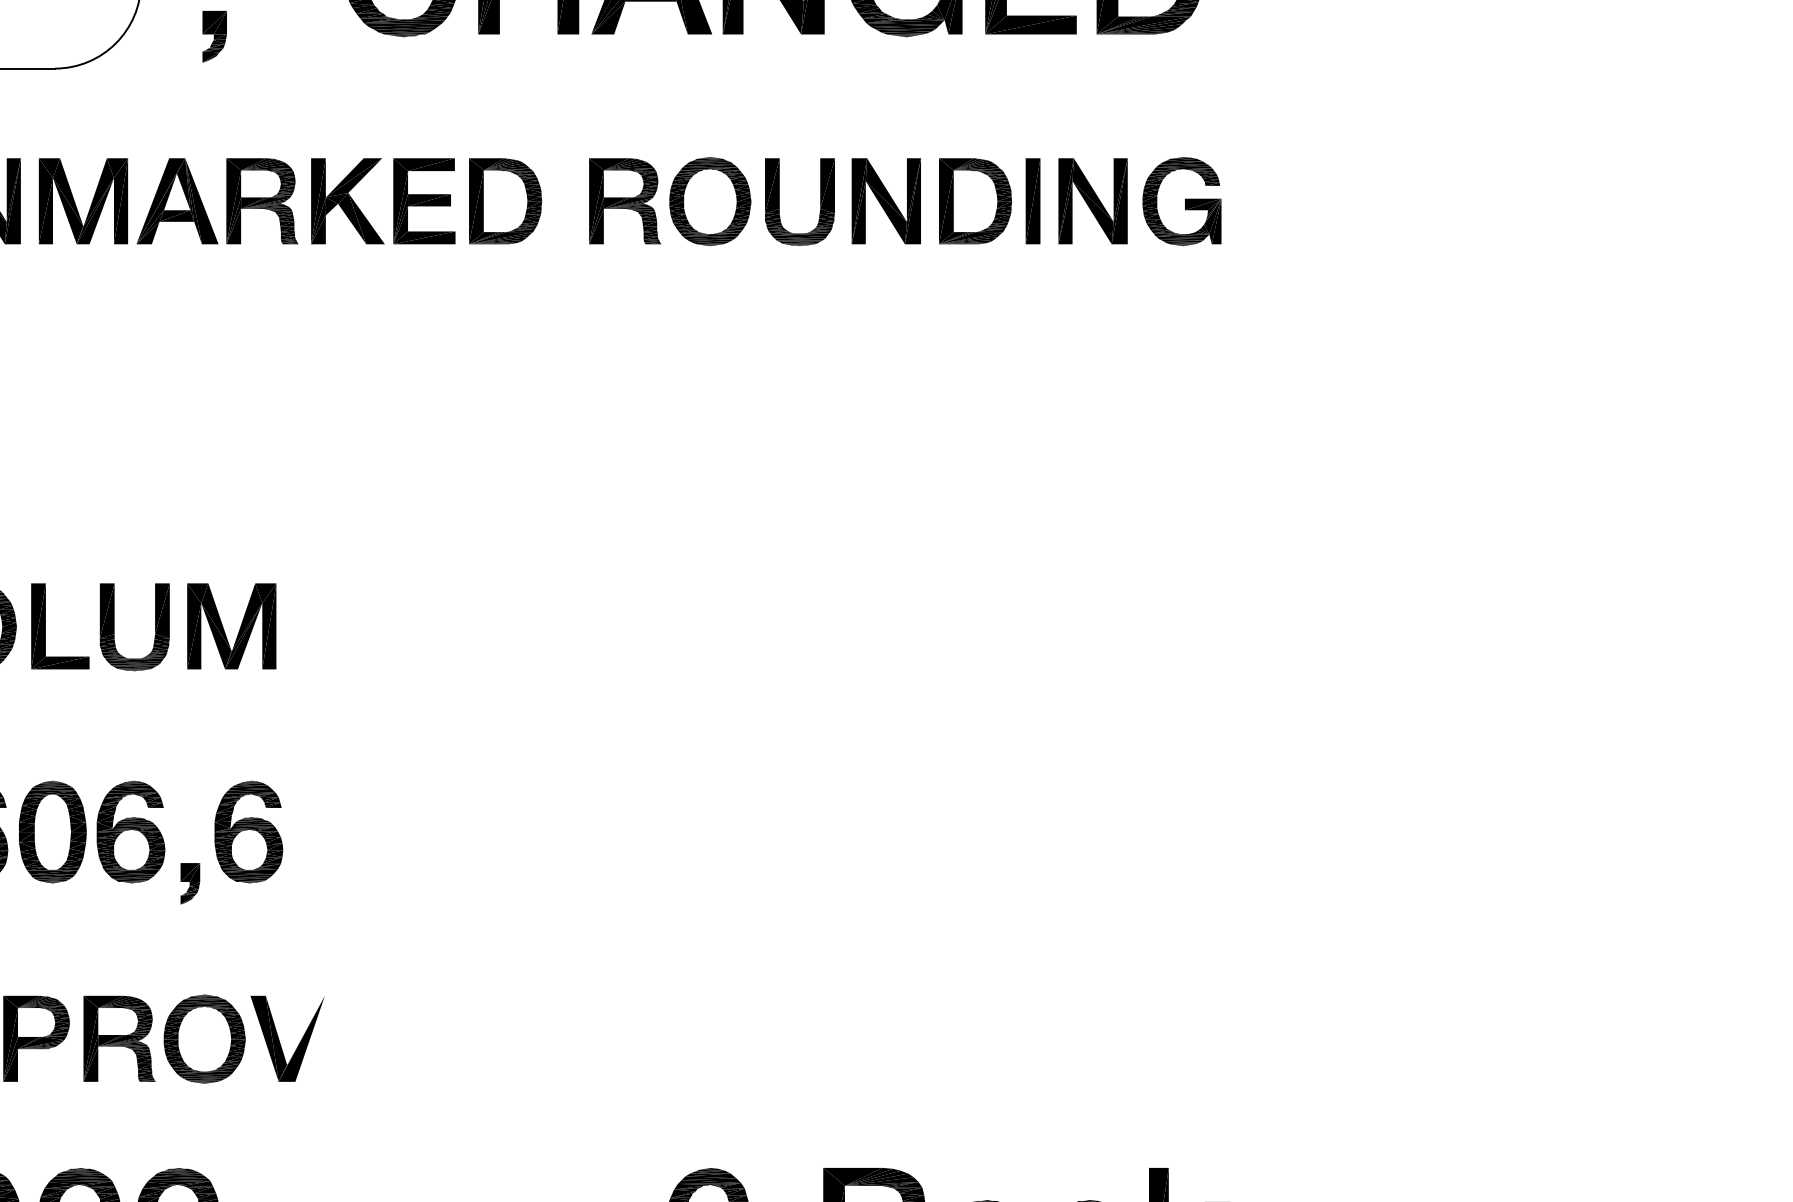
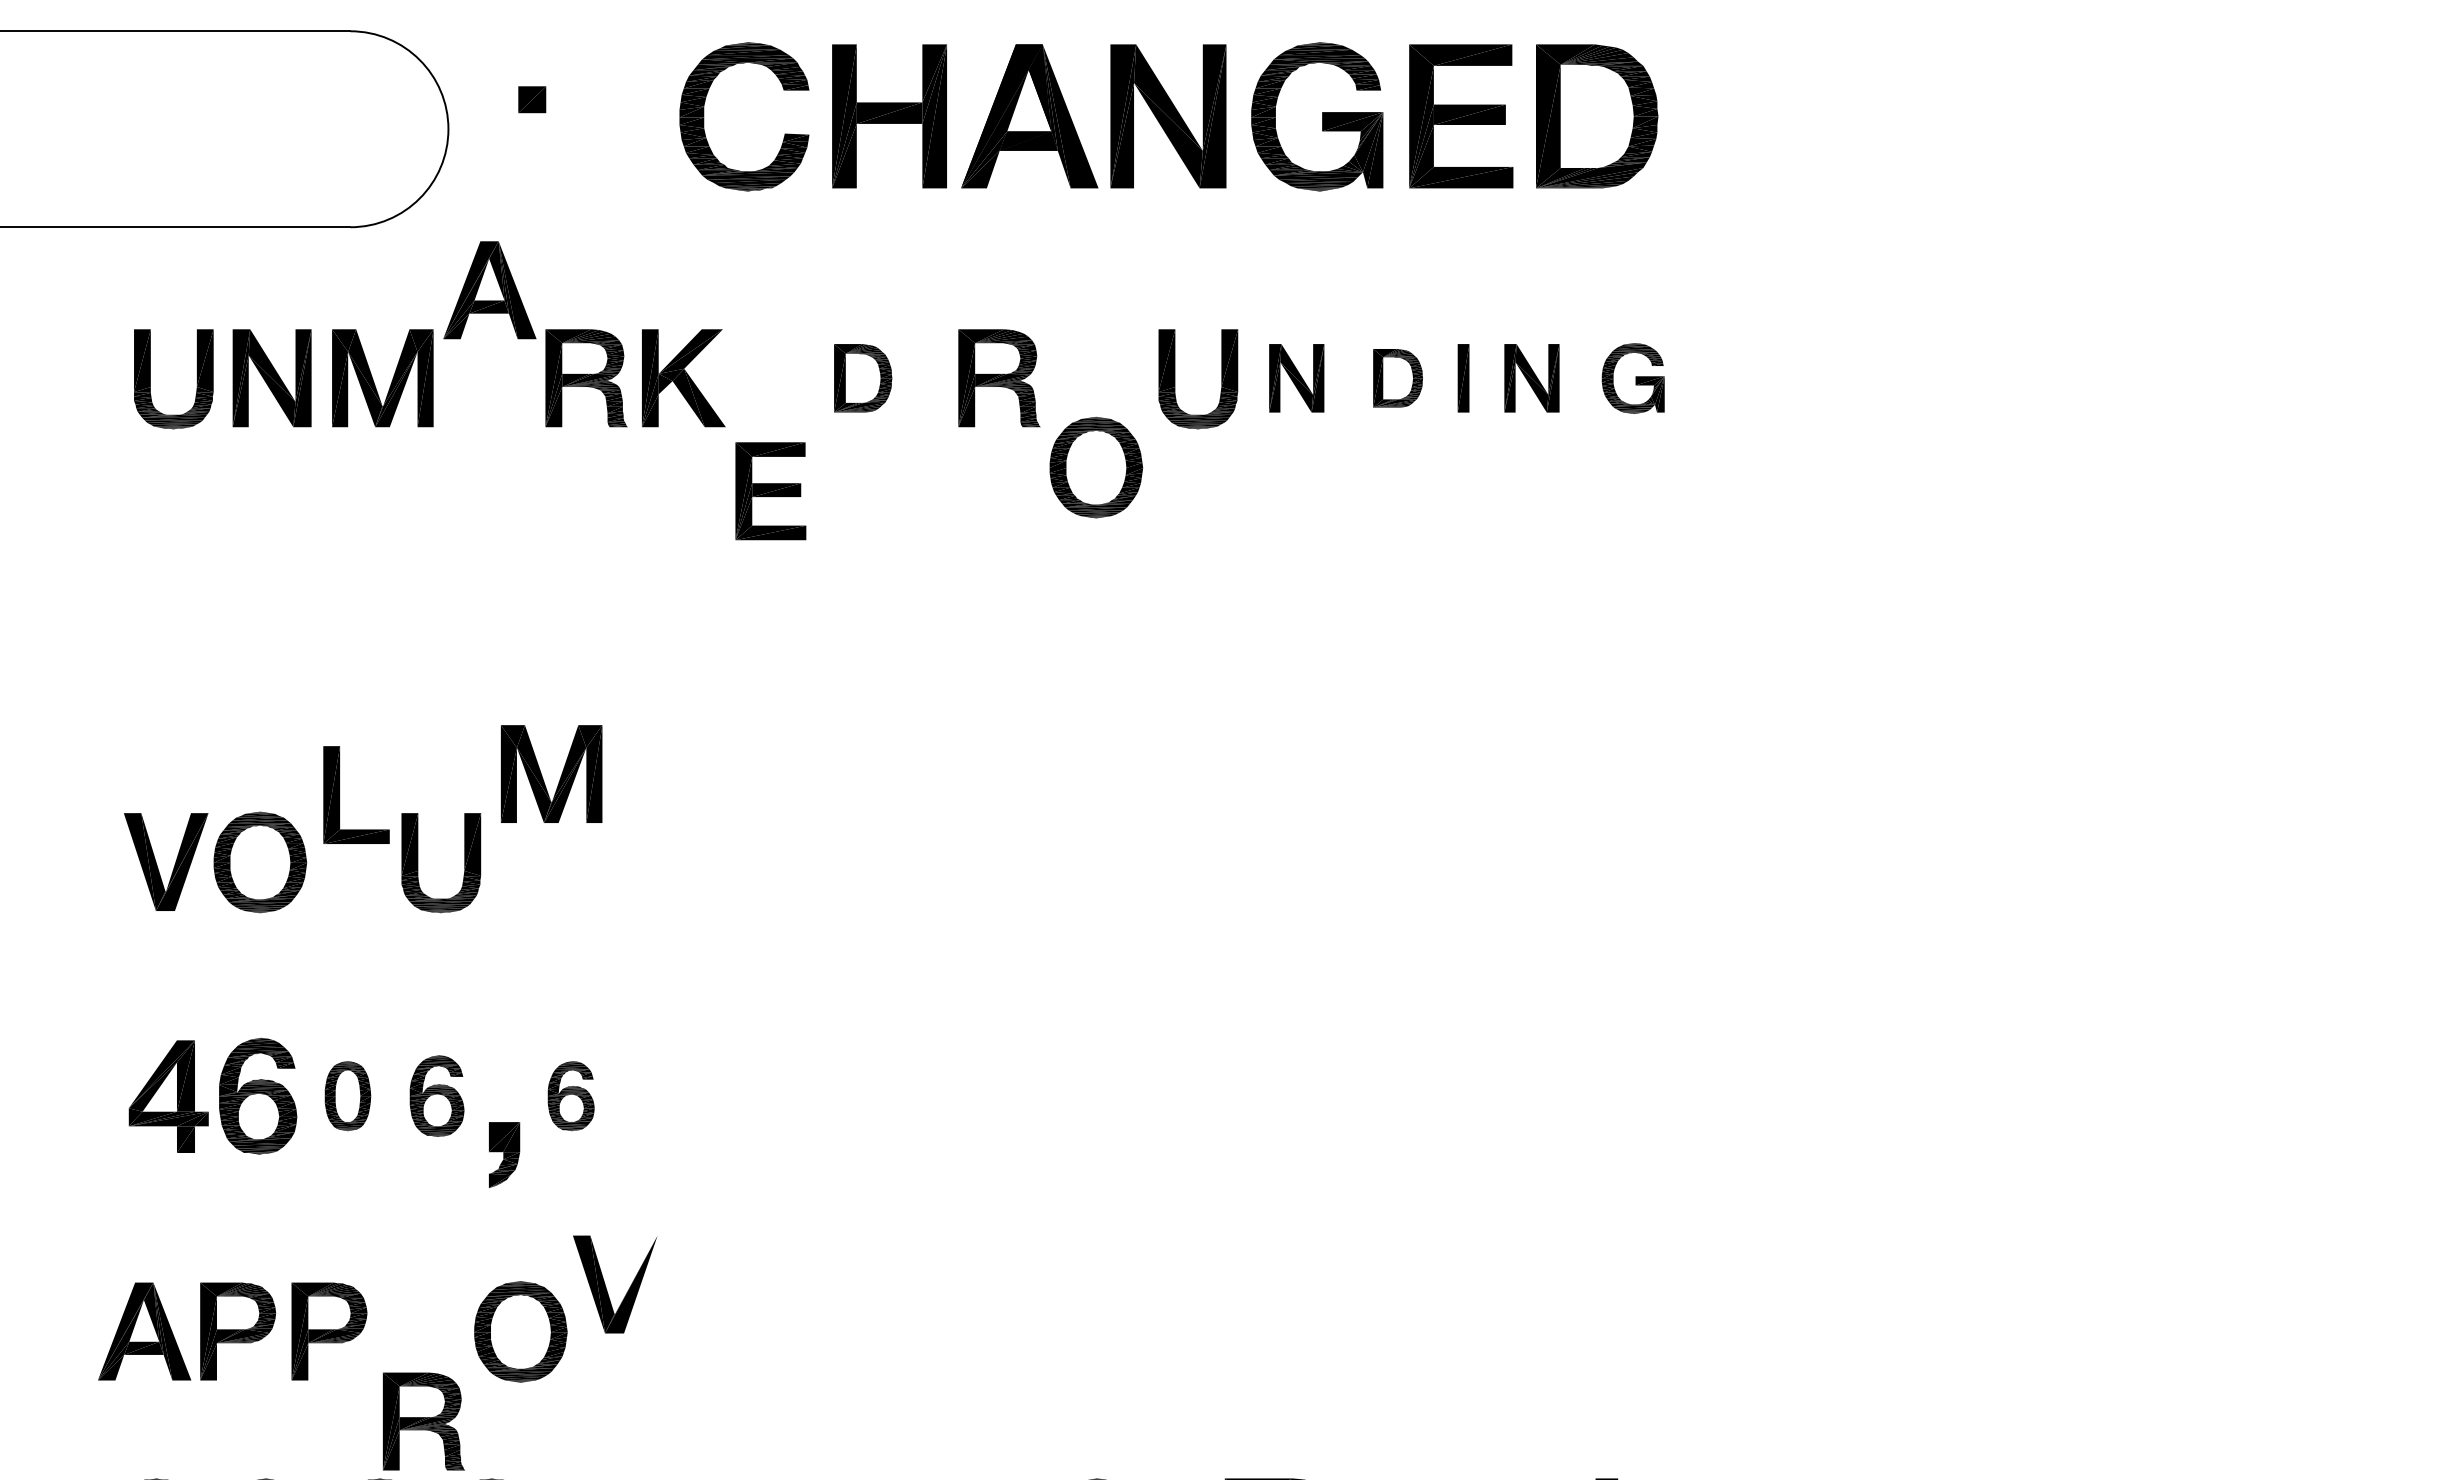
part: (214, 36) -> (532, 190), removed
part: (177, 201) -> (489, 290), moved
part: (424, 201) -> (770, 491), moved
part: (504, 201) -> (862, 378), size x0.7
part: (710, 201) -> (1096, 467), moved
part: (886, 201) -> (1296, 378), size x0.7
part: (974, 201) -> (1397, 378), size x0.6
part: (1032, 201) -> (1463, 378), size x0.7
part: (1092, 201) -> (1531, 378), size x0.7
part: (1182, 201) -> (1633, 378), size x0.7
part: (45, 625) -> (339, 794), moved
part: (223, 627) -> (542, 775), moved
part: (52, 831) -> (347, 1095), size x0.6
part: (131, 831) -> (437, 1095), size x0.7
part: (249, 831) -> (571, 1095), size x0.6
part: (190, 883) -> (504, 1154), size x1.4
part: (119, 1038) -> (423, 1421), moved
part: (279, 1040) -> (606, 1286), moved

